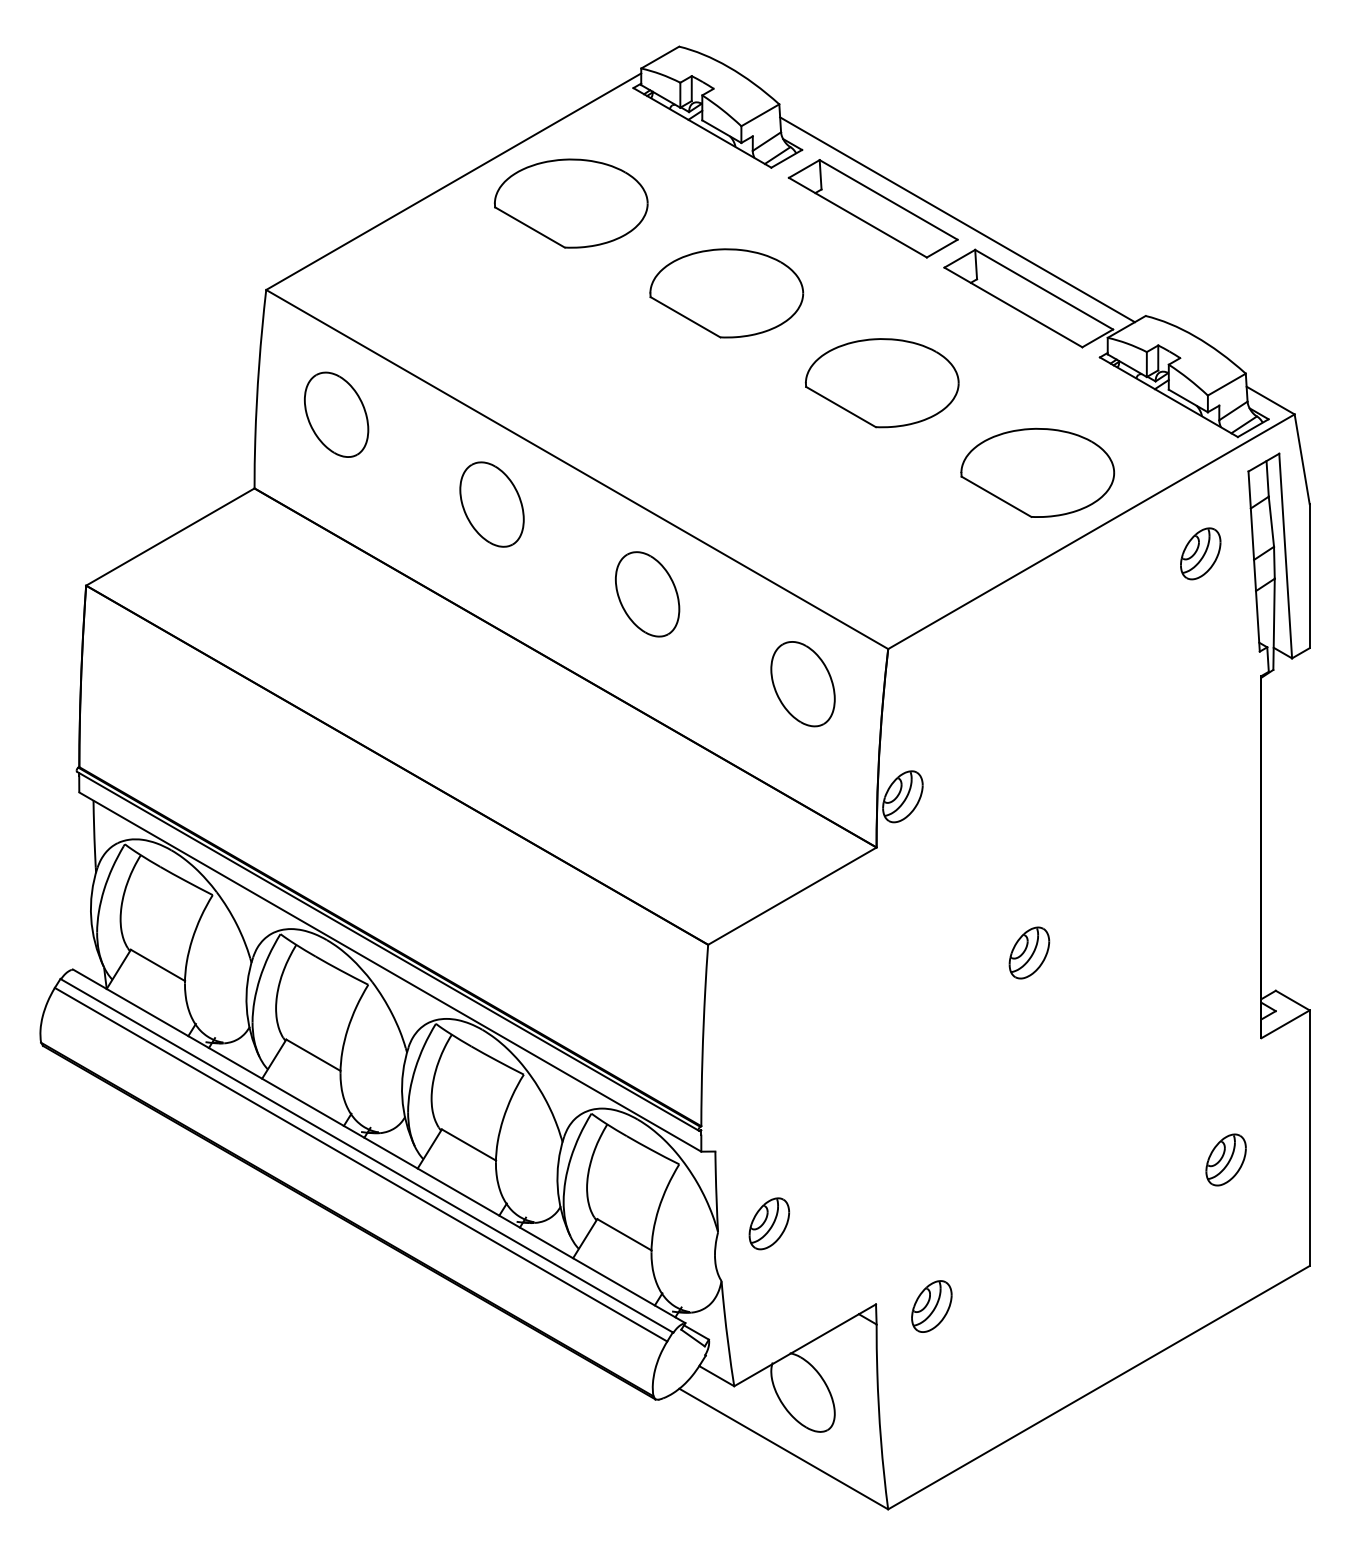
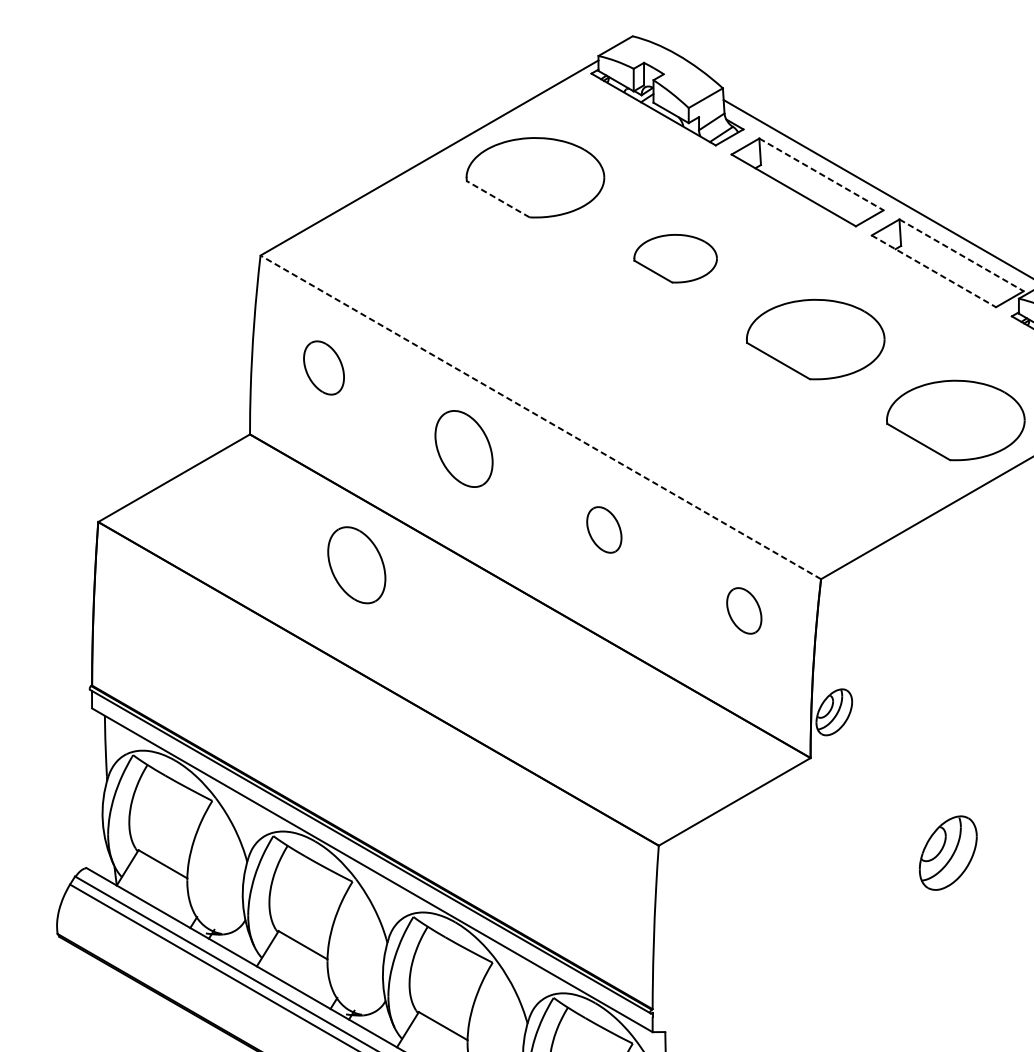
line: (888, 199) -> (821, 174), solid -> dashed
line: (529, 227) -> (497, 199), solid -> dashed
line: (1044, 289) -> (961, 255), solid -> dashed
part: (726, 293) -> (675, 258), size x0.6
line: (1013, 307) -> (933, 271), solid -> dashed
part: (336, 414) -> (323, 367), size x0.7
line: (576, 469) -> (540, 417), solid -> dashed
part: (647, 594) -> (604, 530), size x0.6
part: (372, 633) -> (356, 565), added
part: (802, 684) -> (743, 611), size x0.6
part: (1029, 952) -> (948, 852), size x1.6

